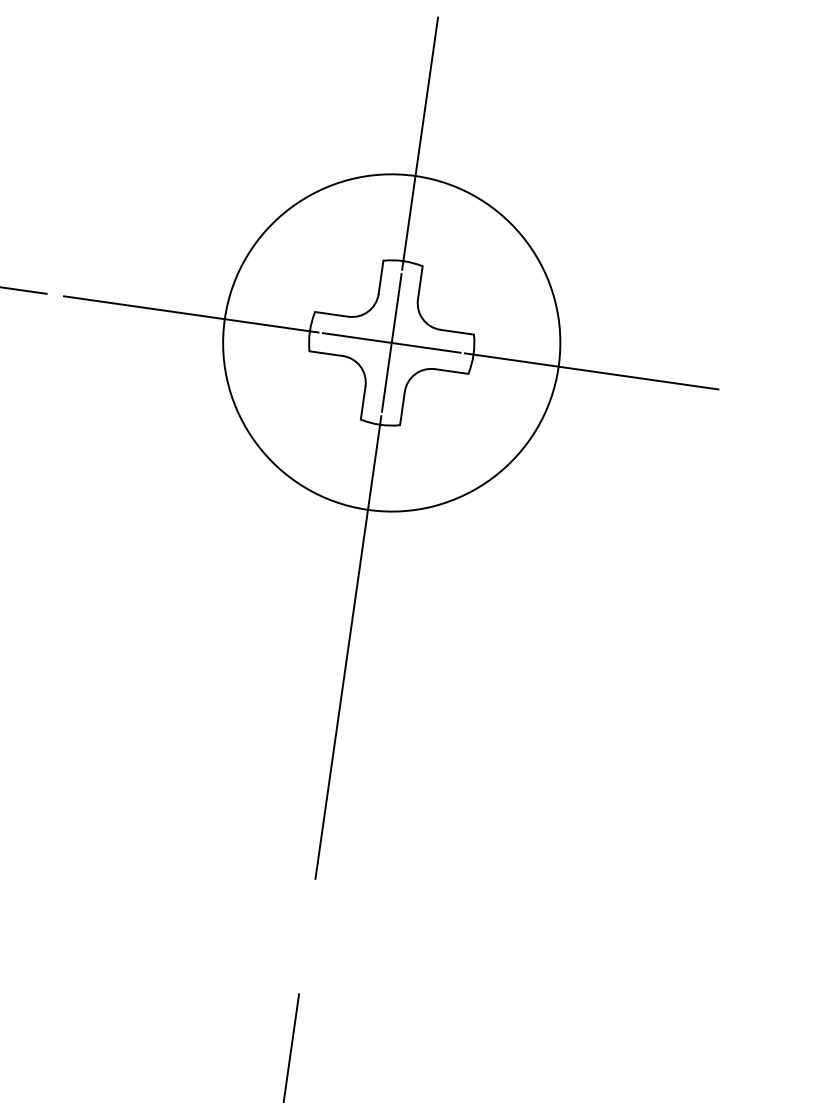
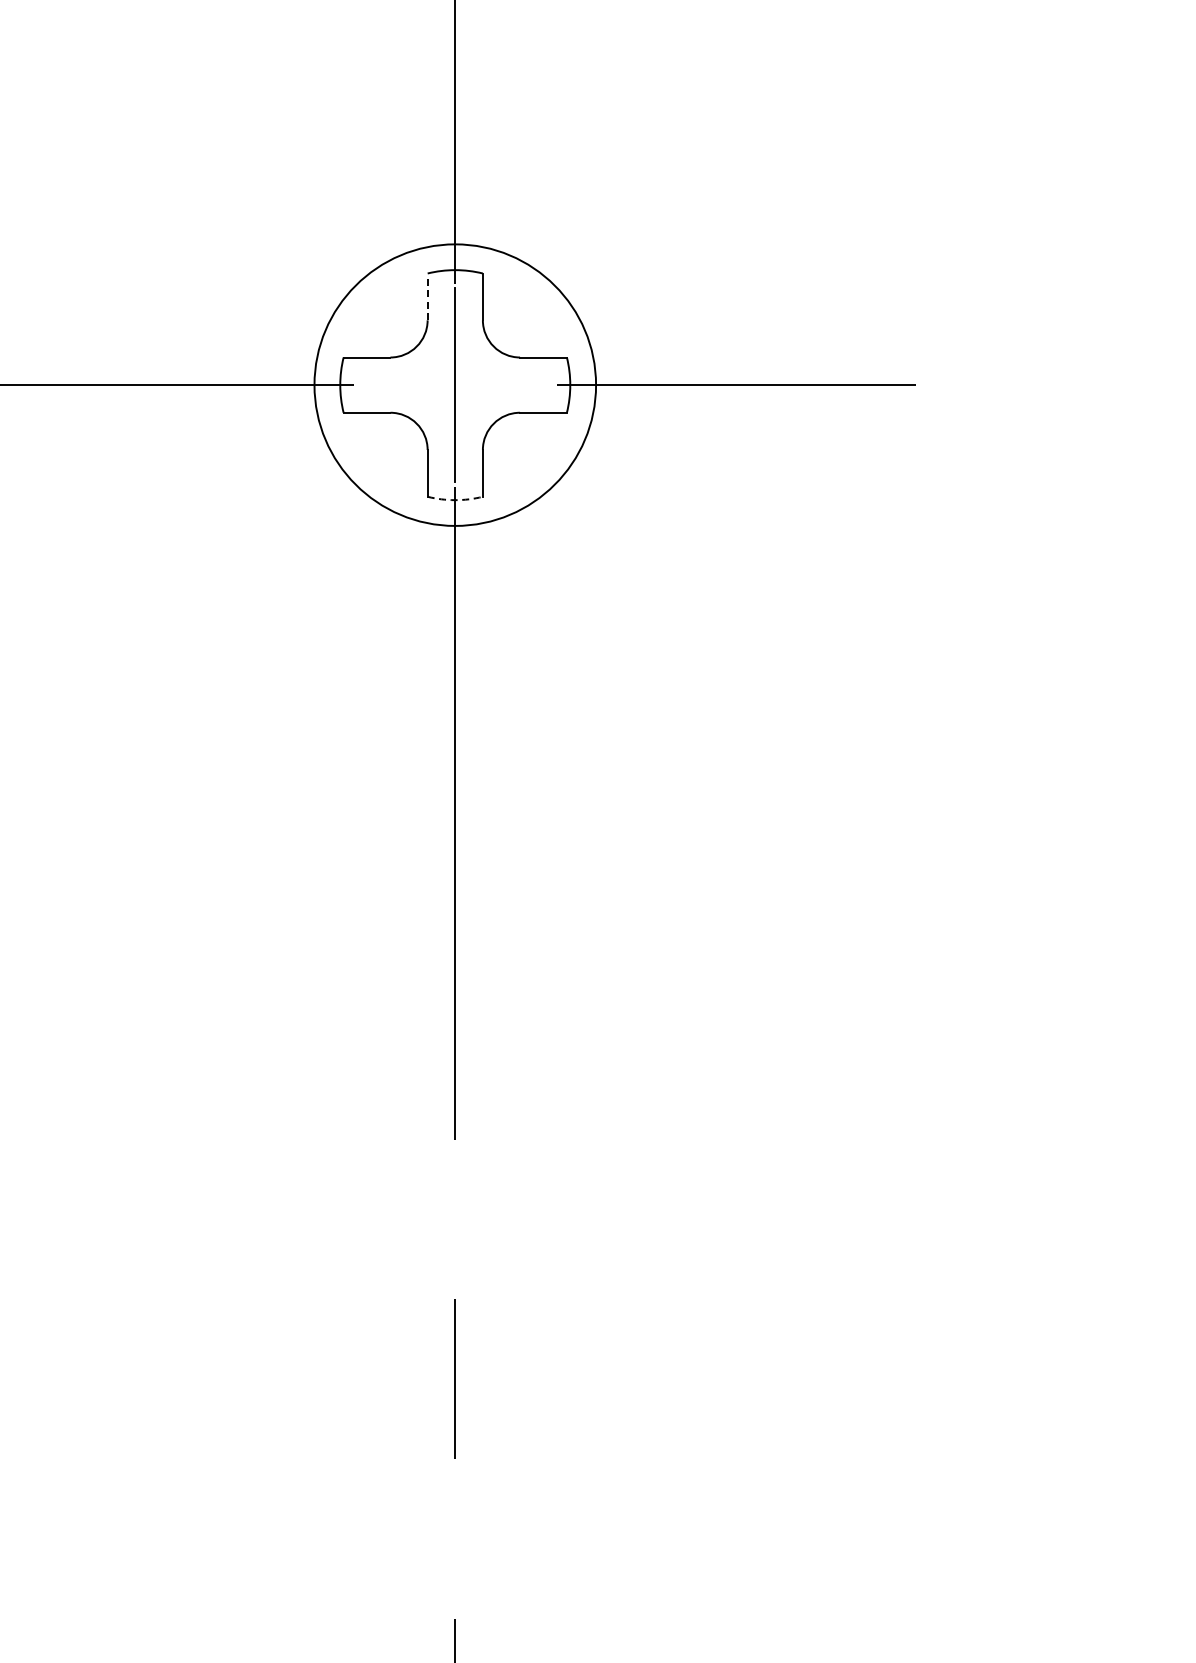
line: (380, 277) -> (427, 296), solid -> dashed
circle: (391, 342) -> (454, 384), size x0.6
line: (391, 343) -> (454, 385), removed
arc: (380, 425) -> (455, 500), solid -> dashed

